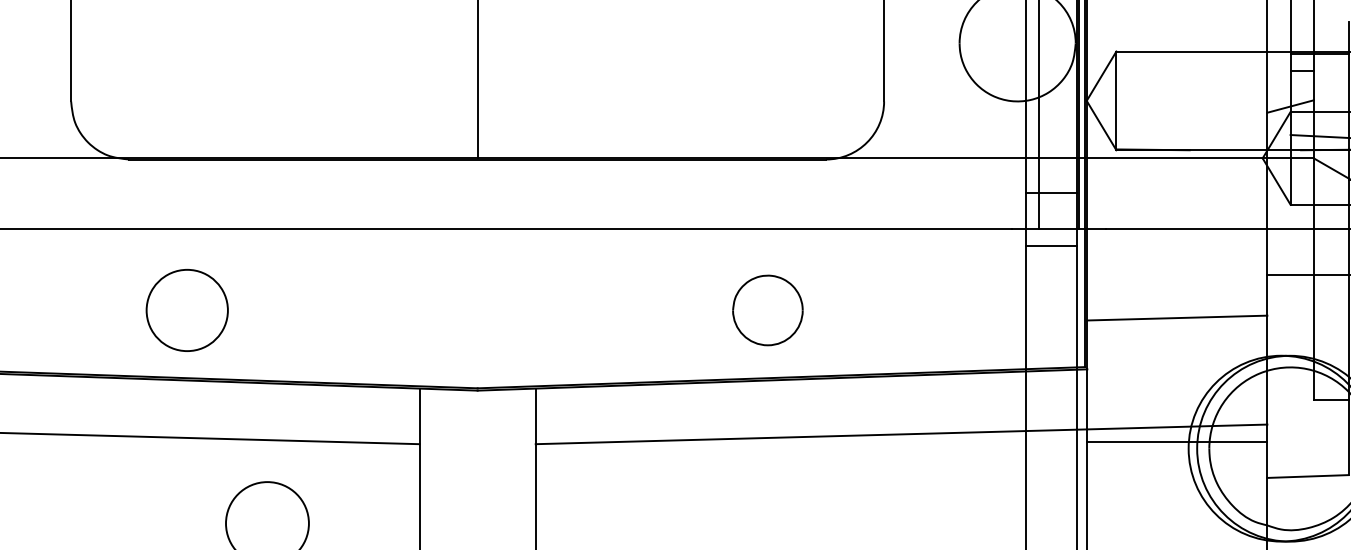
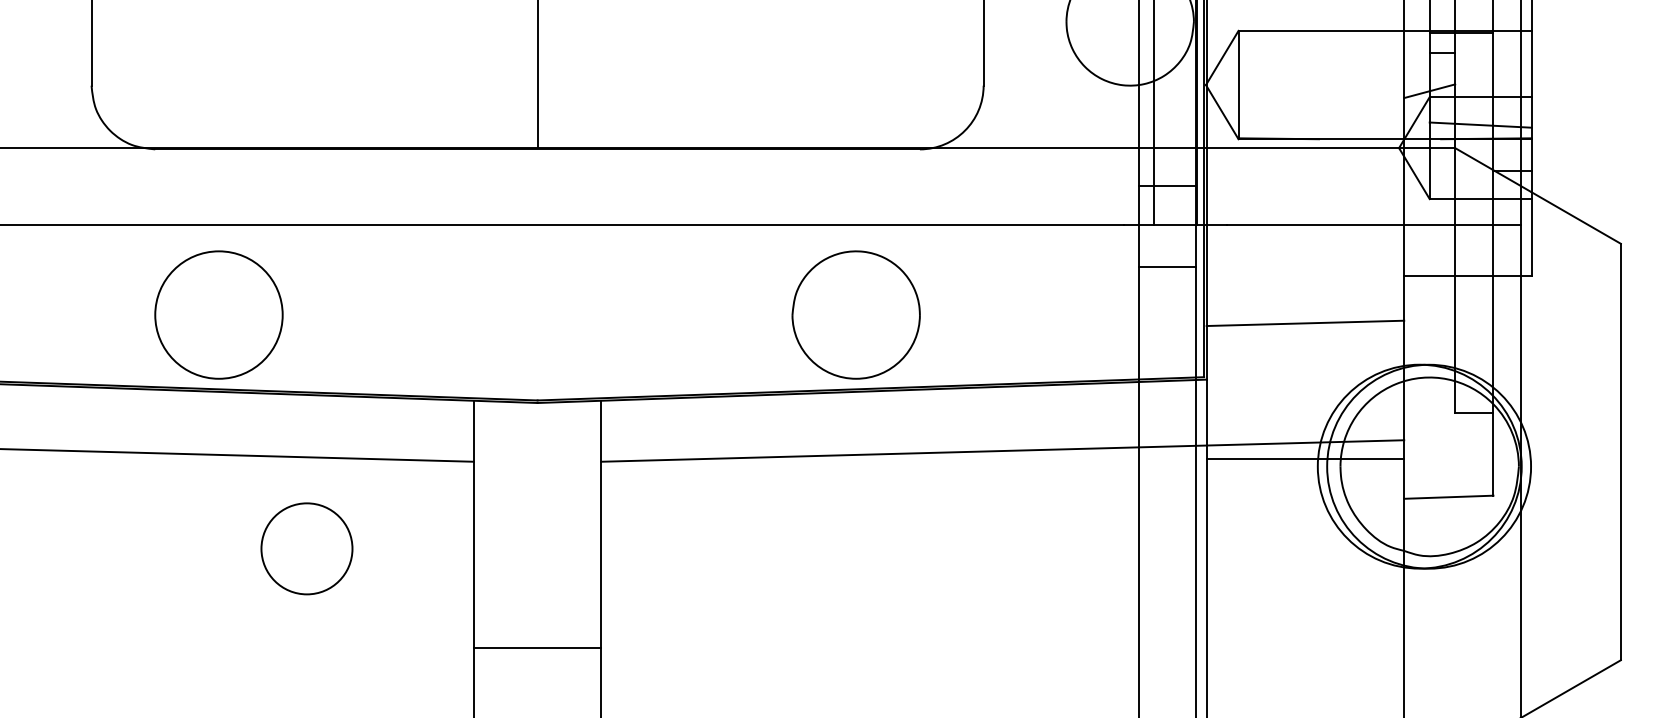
line: (1050, 246) -> (1166, 267), moved
circle: (186, 309) -> (218, 314), size x1.43
part: (767, 309) -> (855, 314), size x1.67

